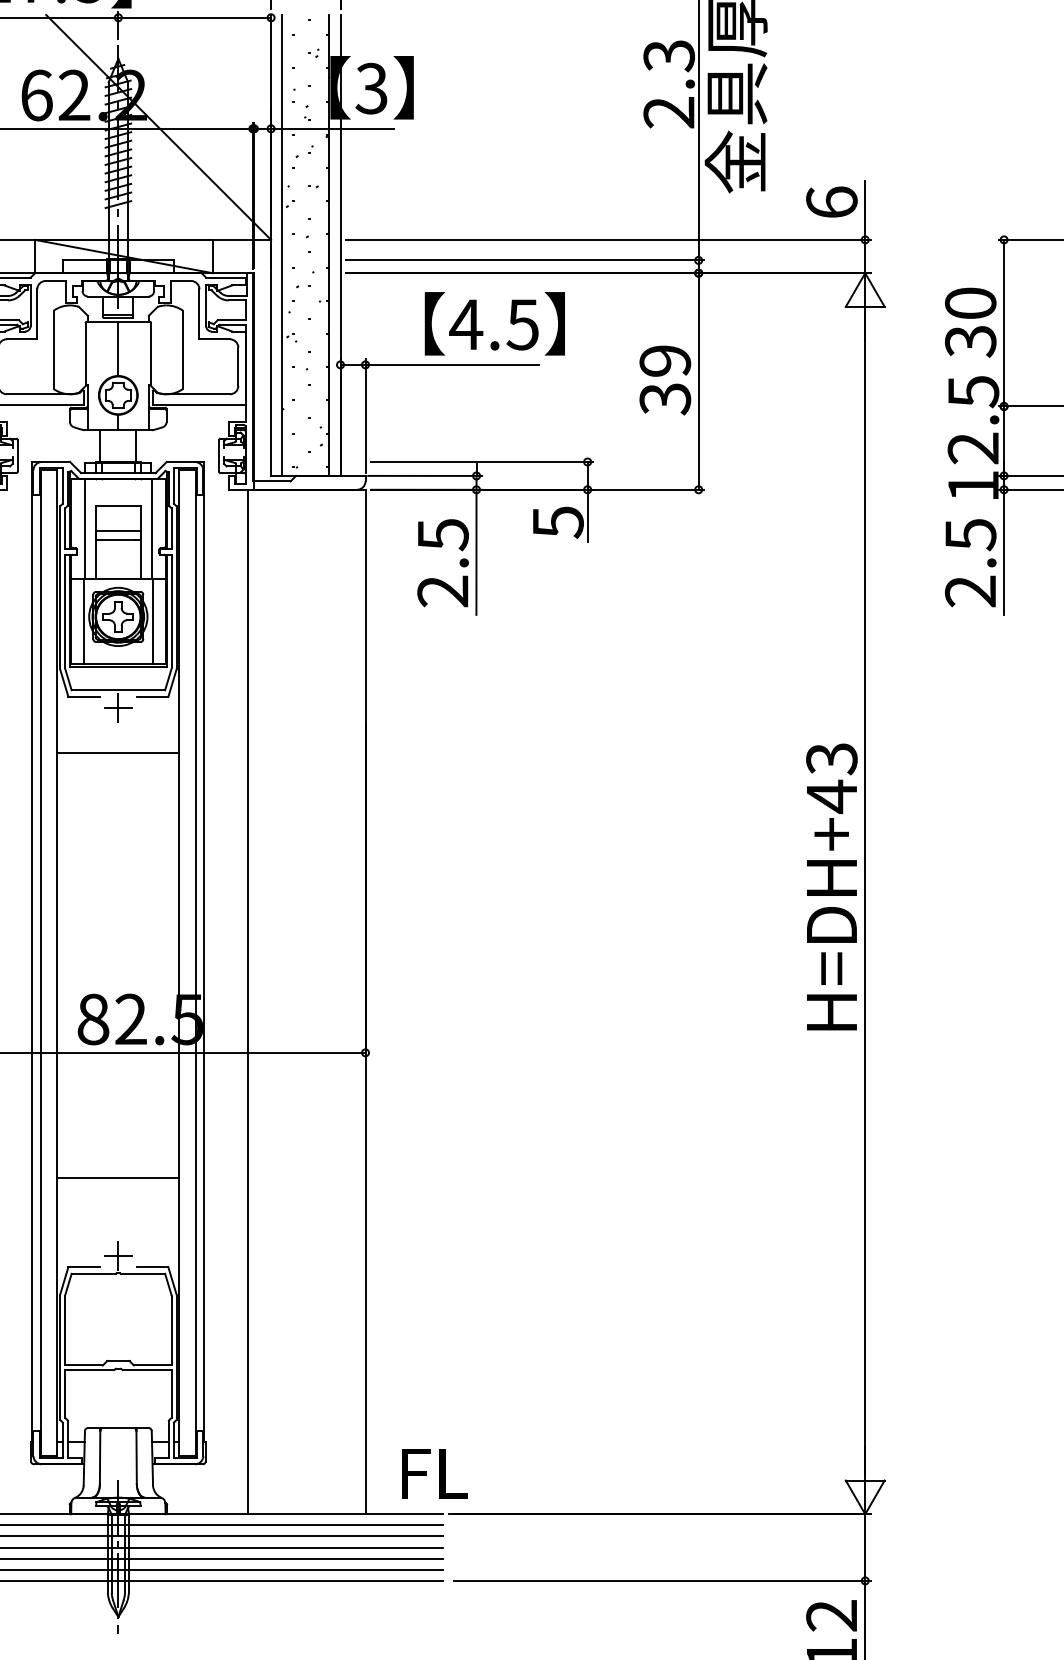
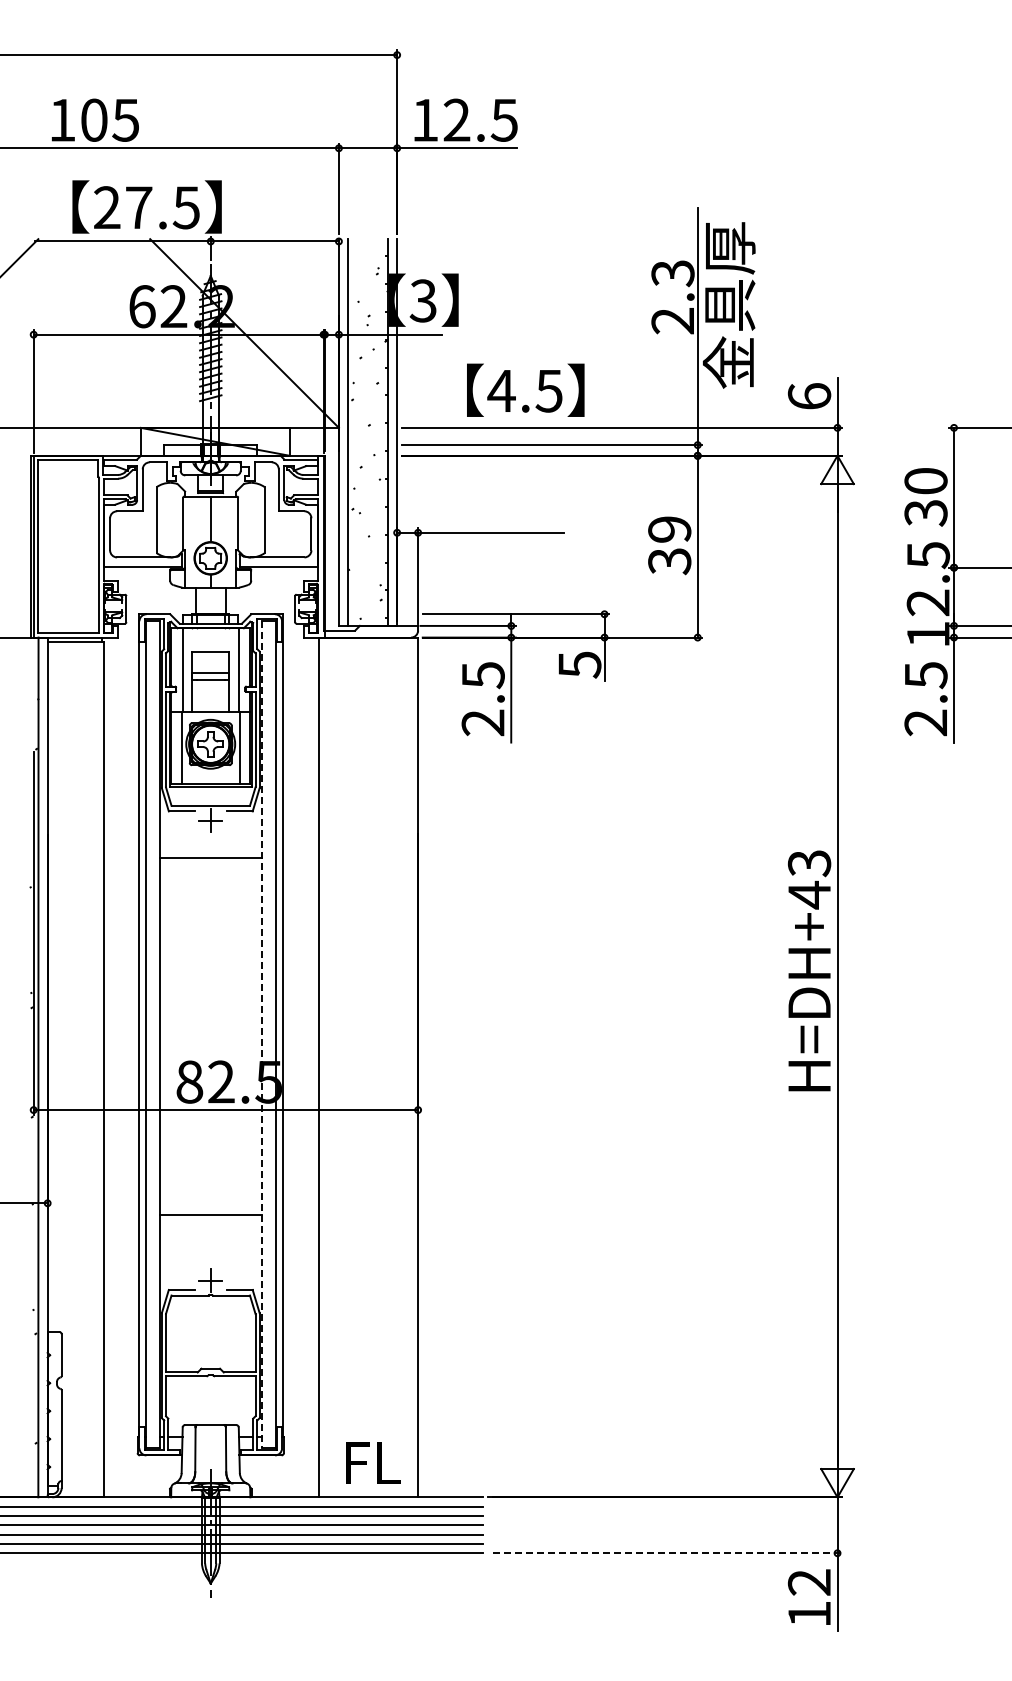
text: (494, 322) -> (525, 389), moved
line: (178, 962) -> (261, 1034), solid -> dashed
text: (435, 1472) -> (373, 1462), moved
line: (662, 1581) -> (667, 1553), solid -> dashed

